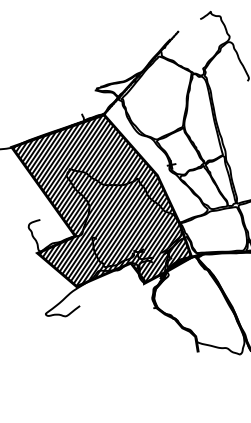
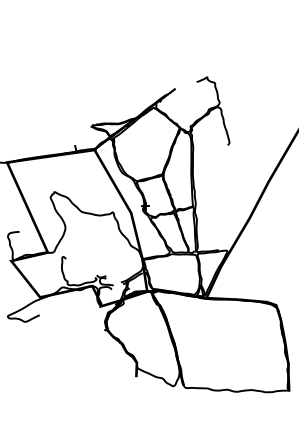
hatch: (102, 203) -> (77, 228), removed

